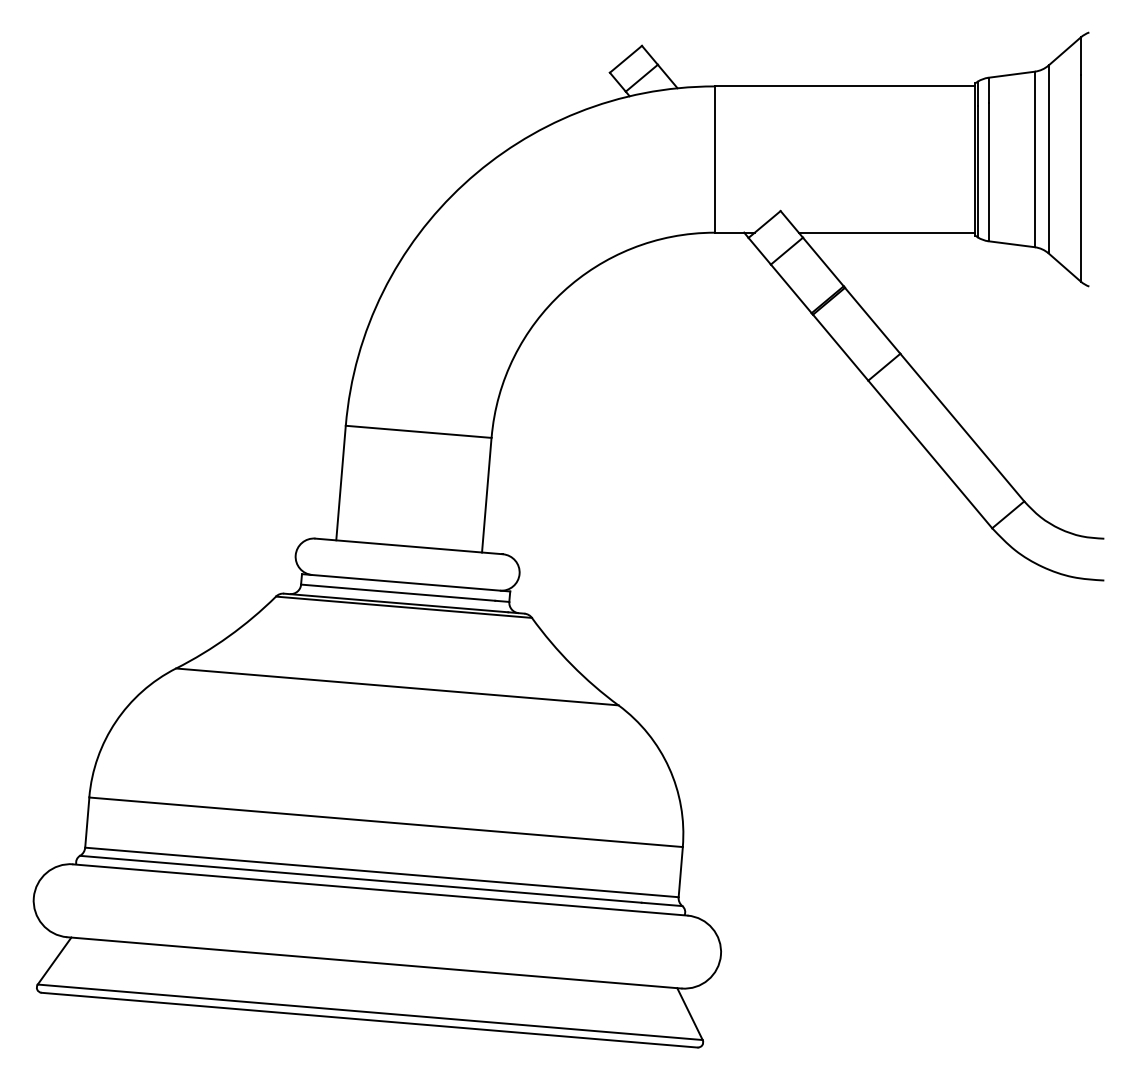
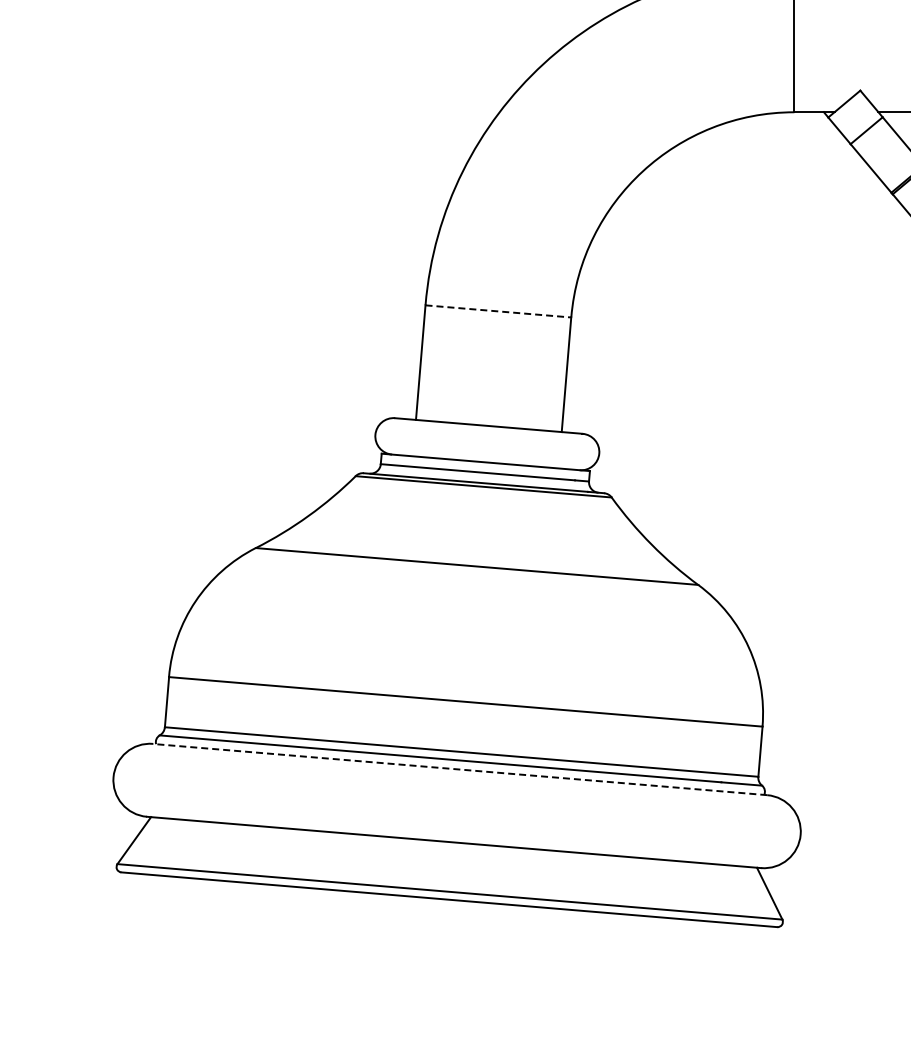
line: (419, 431) -> (499, 311), solid -> dashed
line: (379, 889) -> (459, 769), solid -> dashed

